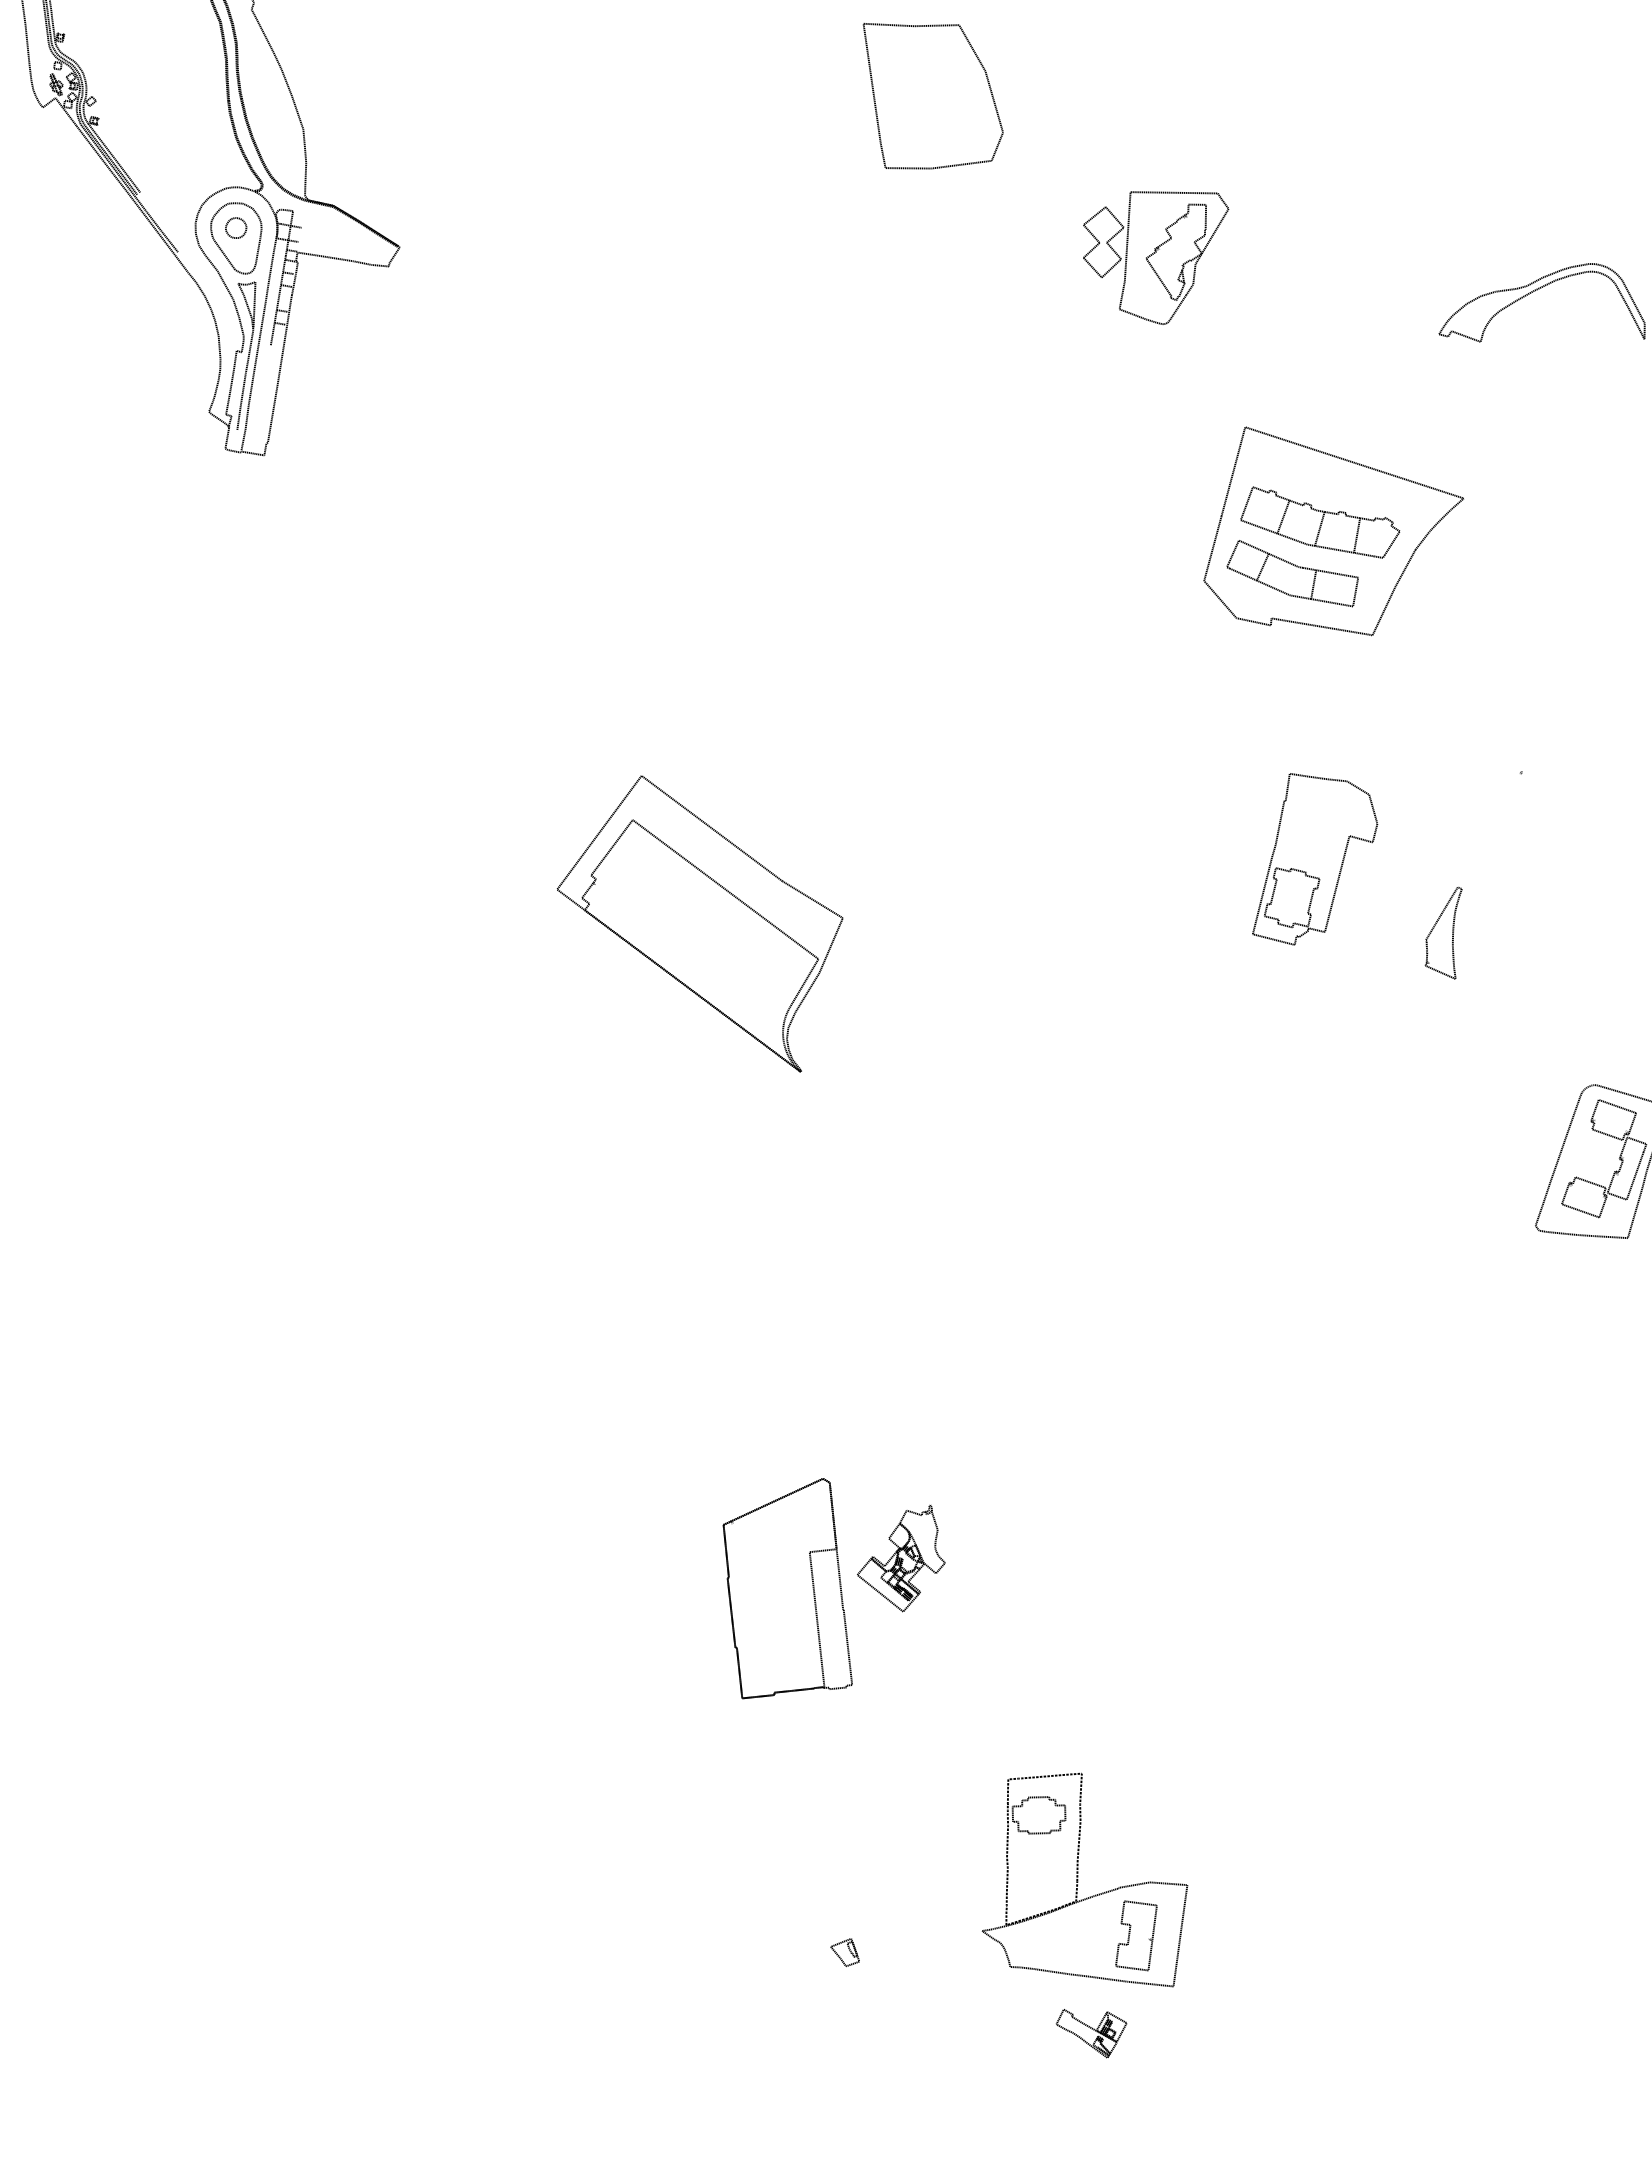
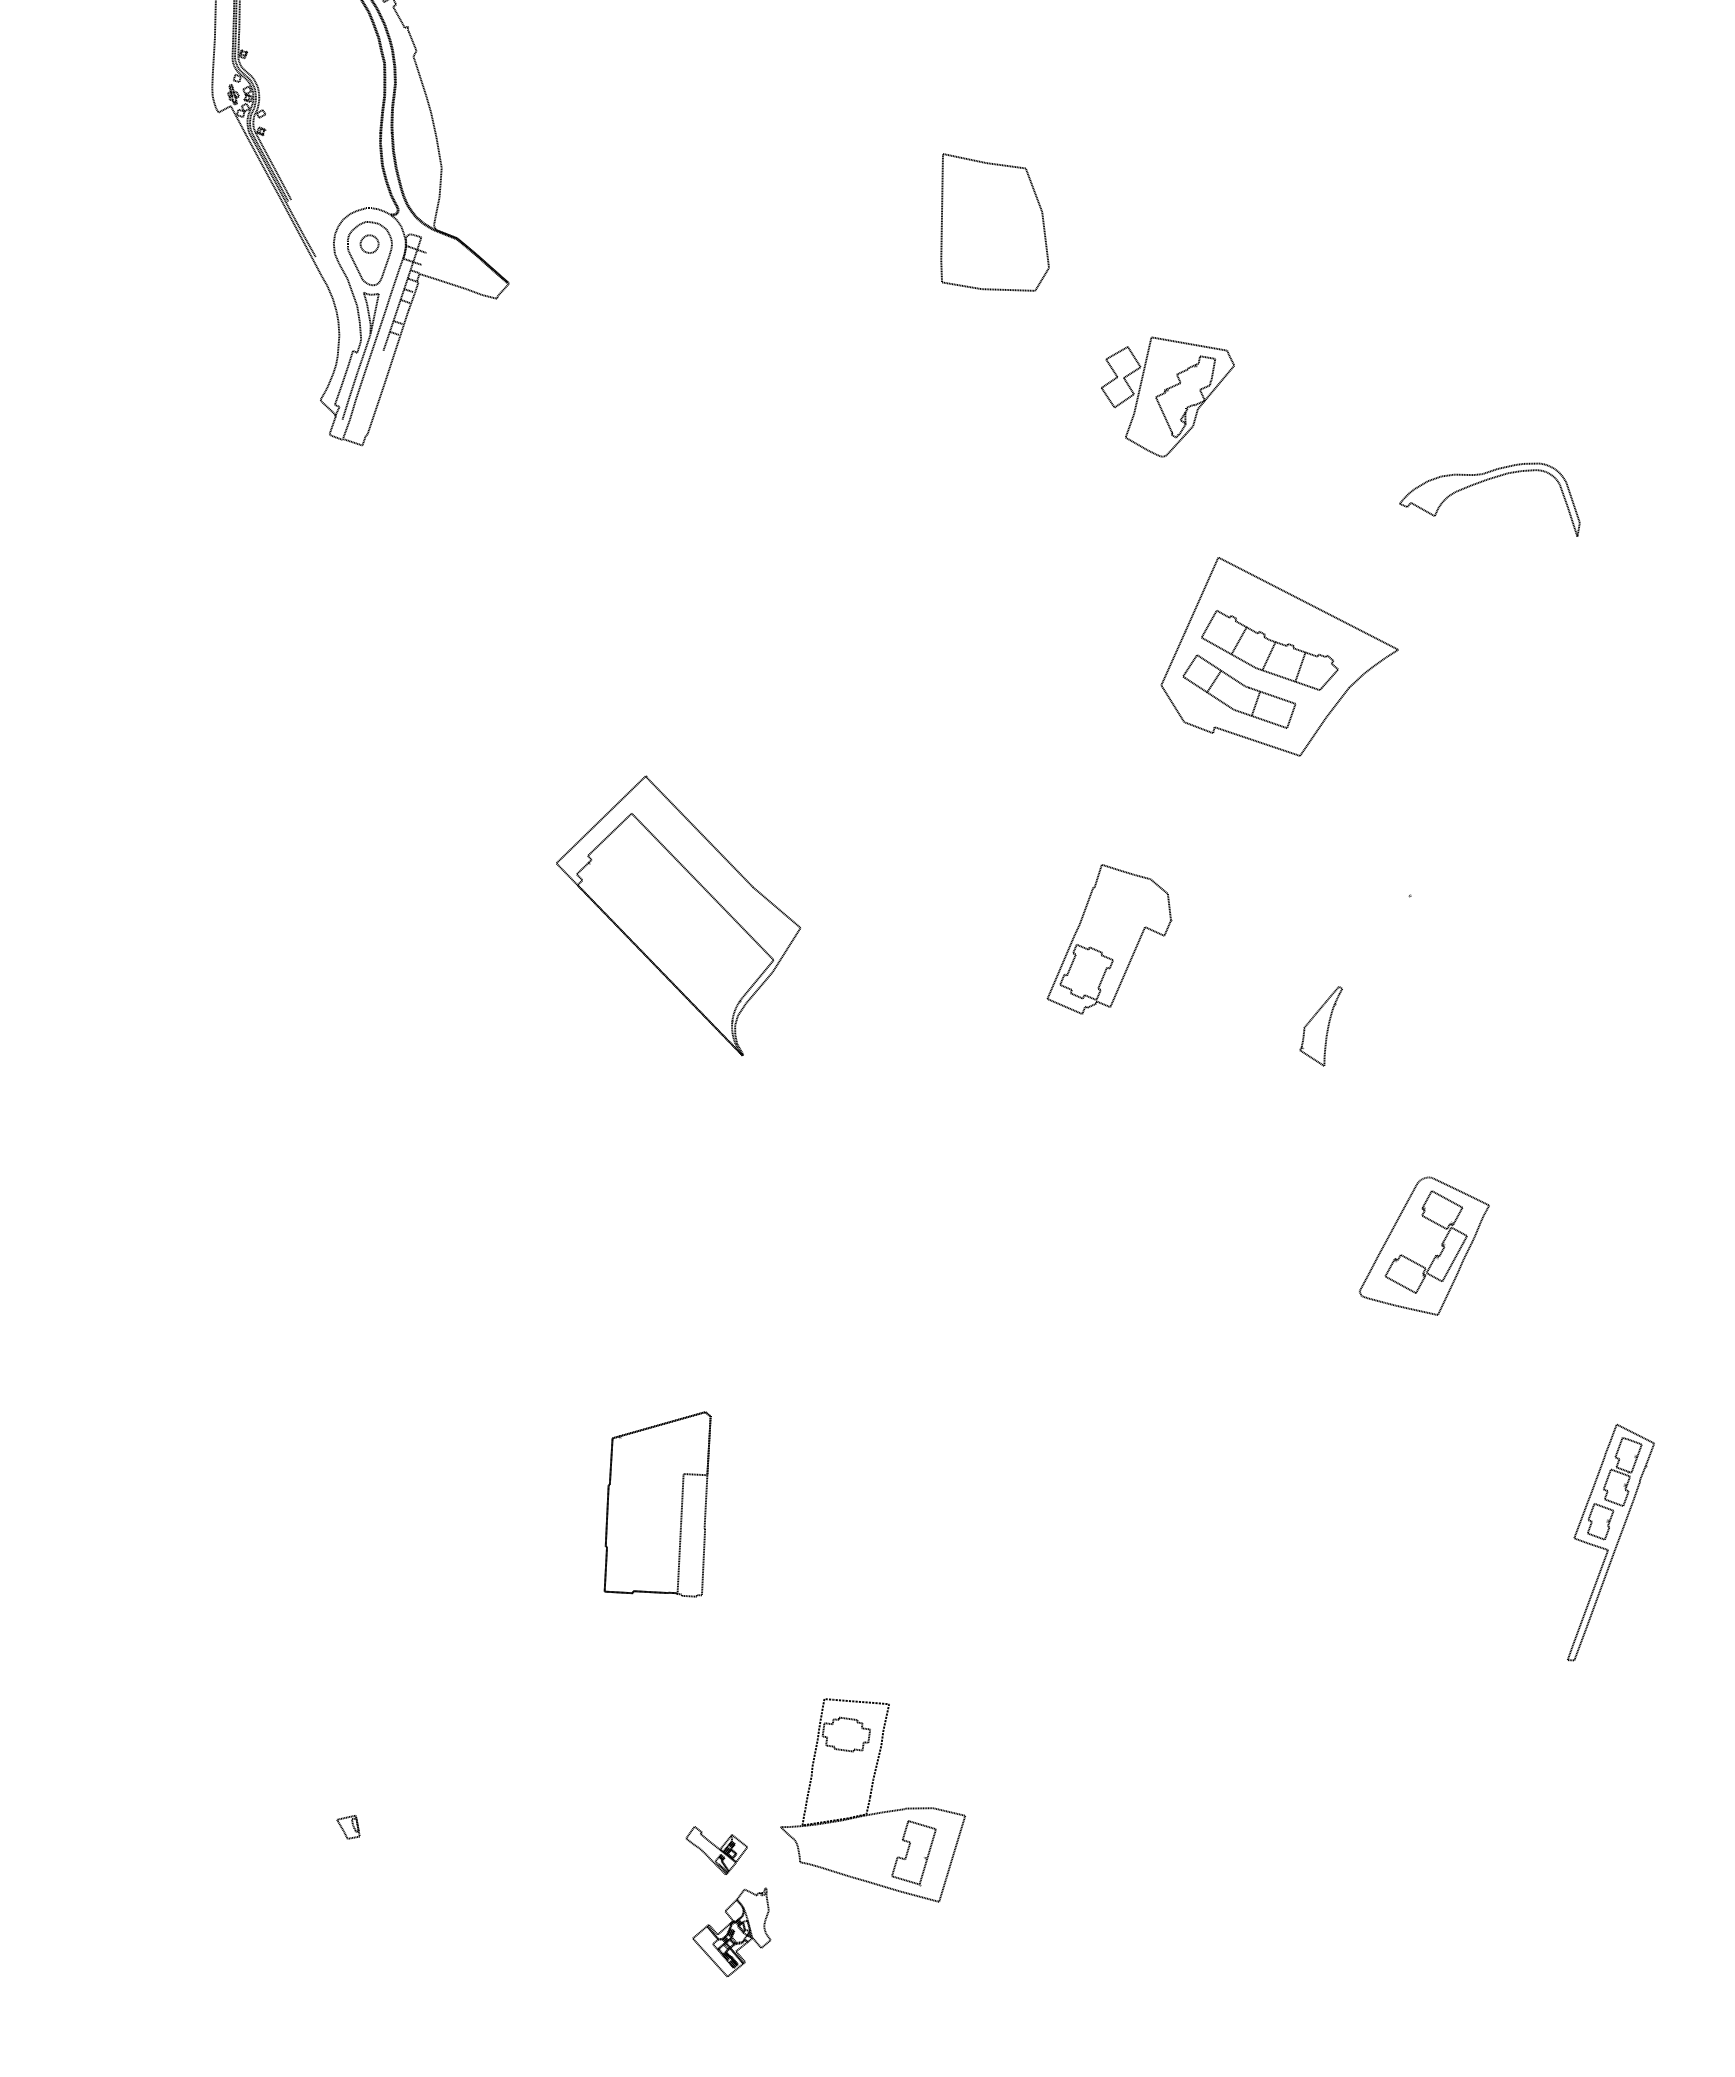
part: (1311, 856) -> (1109, 939), moved
part: (899, 1561) -> (731, 1932), moved
part: (845, 1953) -> (348, 1827), moved
part: (1092, 2032) -> (716, 1850), moved

